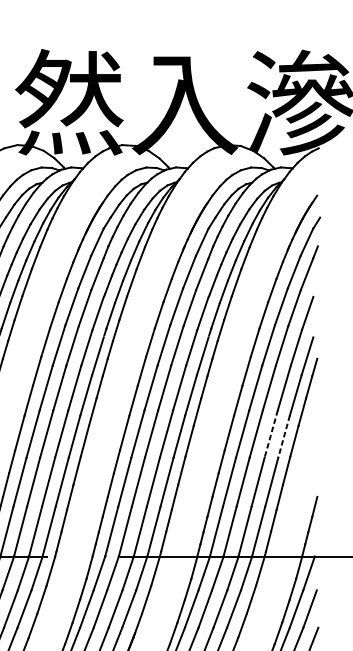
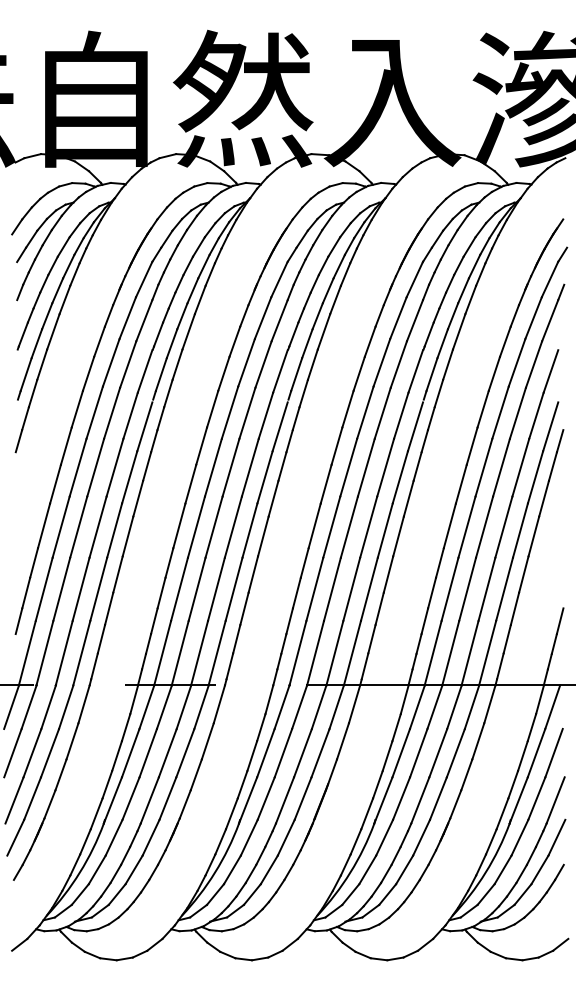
line: (270, 434) -> (503, 527), dashed -> solid
line: (284, 437) -> (520, 531), dashed -> solid

